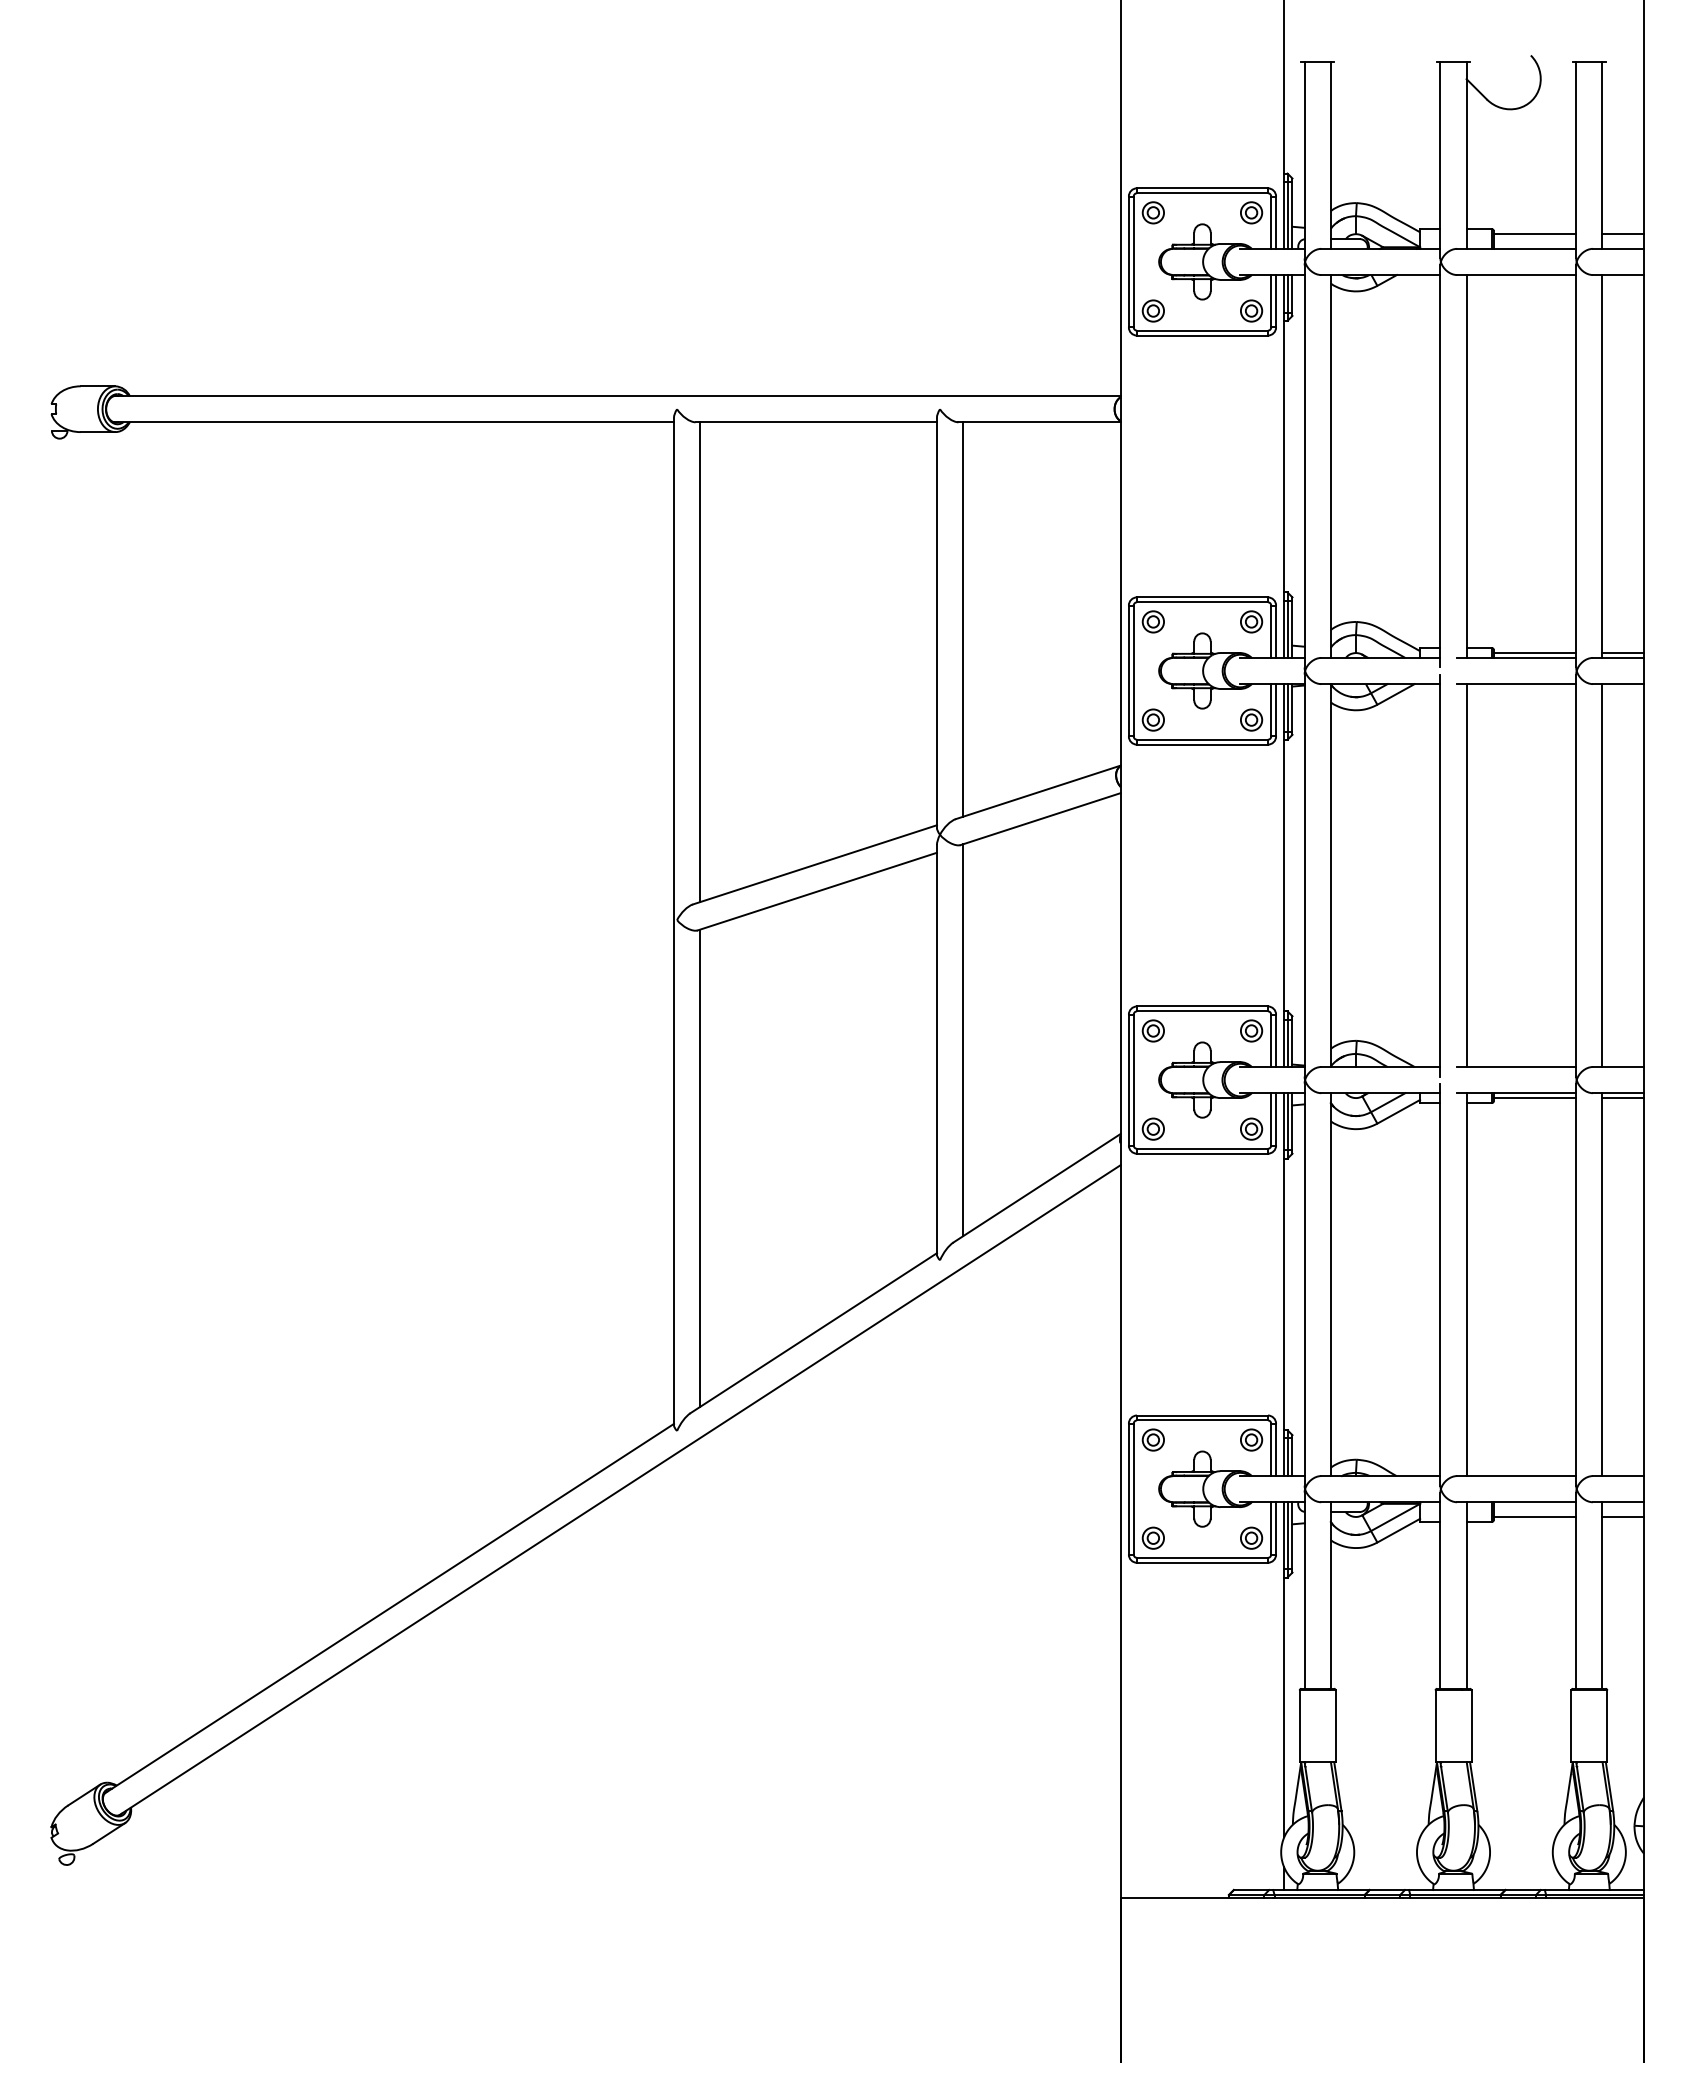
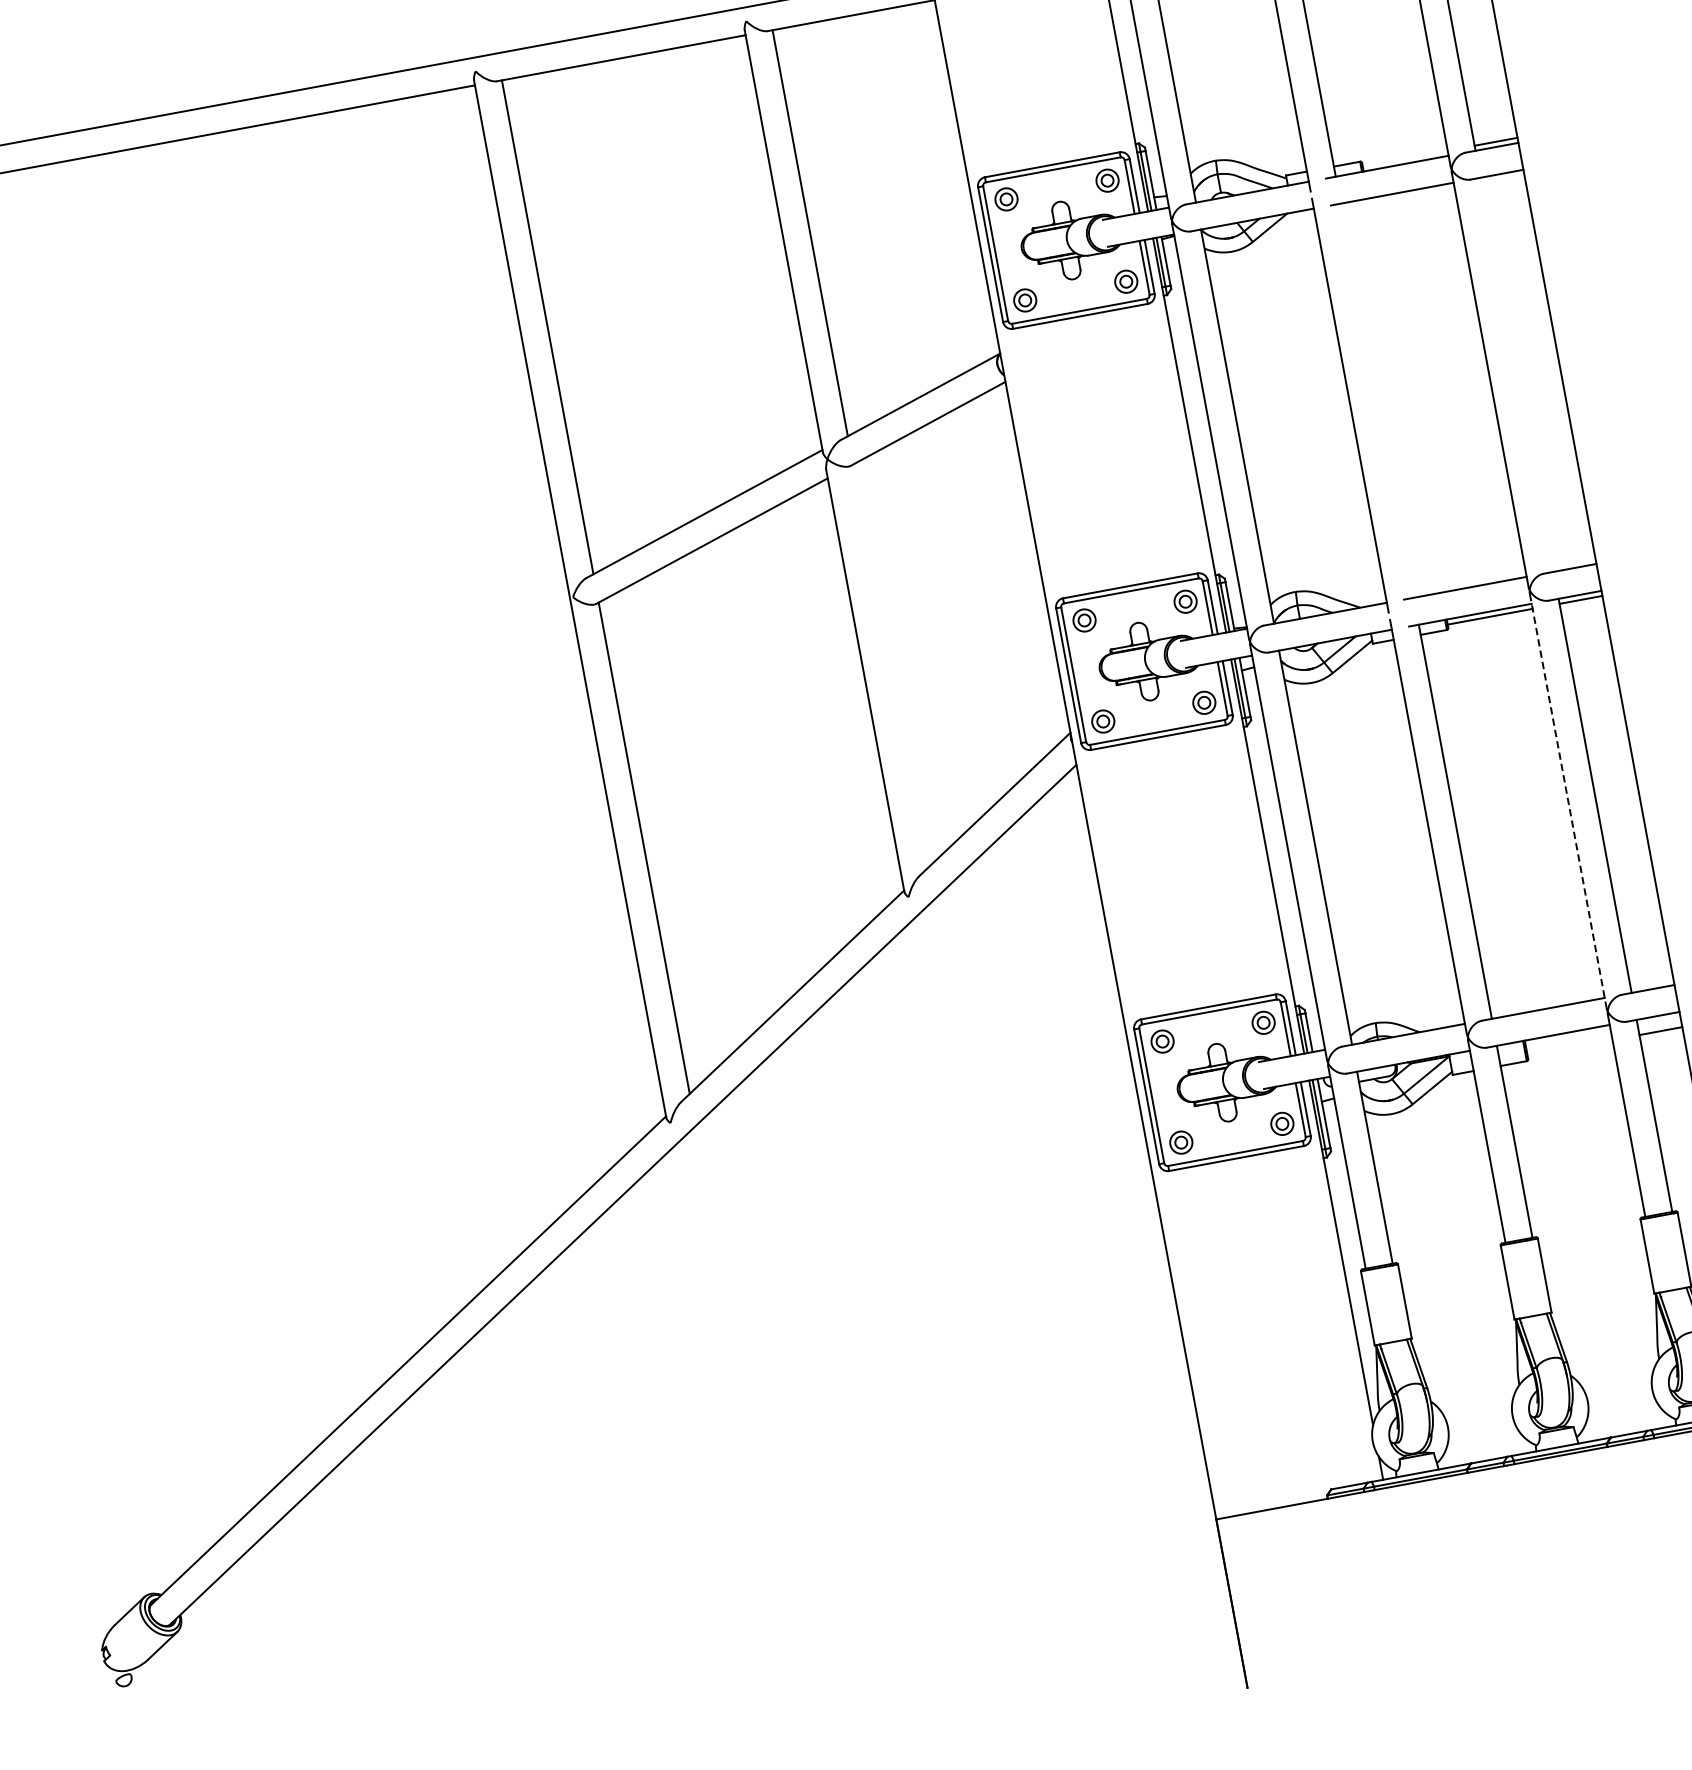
line: (1534, 653) -> (1404, 159), removed
line: (1466, 875) -> (1377, 400), removed
line: (1602, 875) -> (1517, 374), removed
line: (963, 1040) -> (890, 666), removed
line: (1576, 1285) -> (1568, 801), solid -> dashed
line: (1534, 1516) -> (1569, 1047), removed

